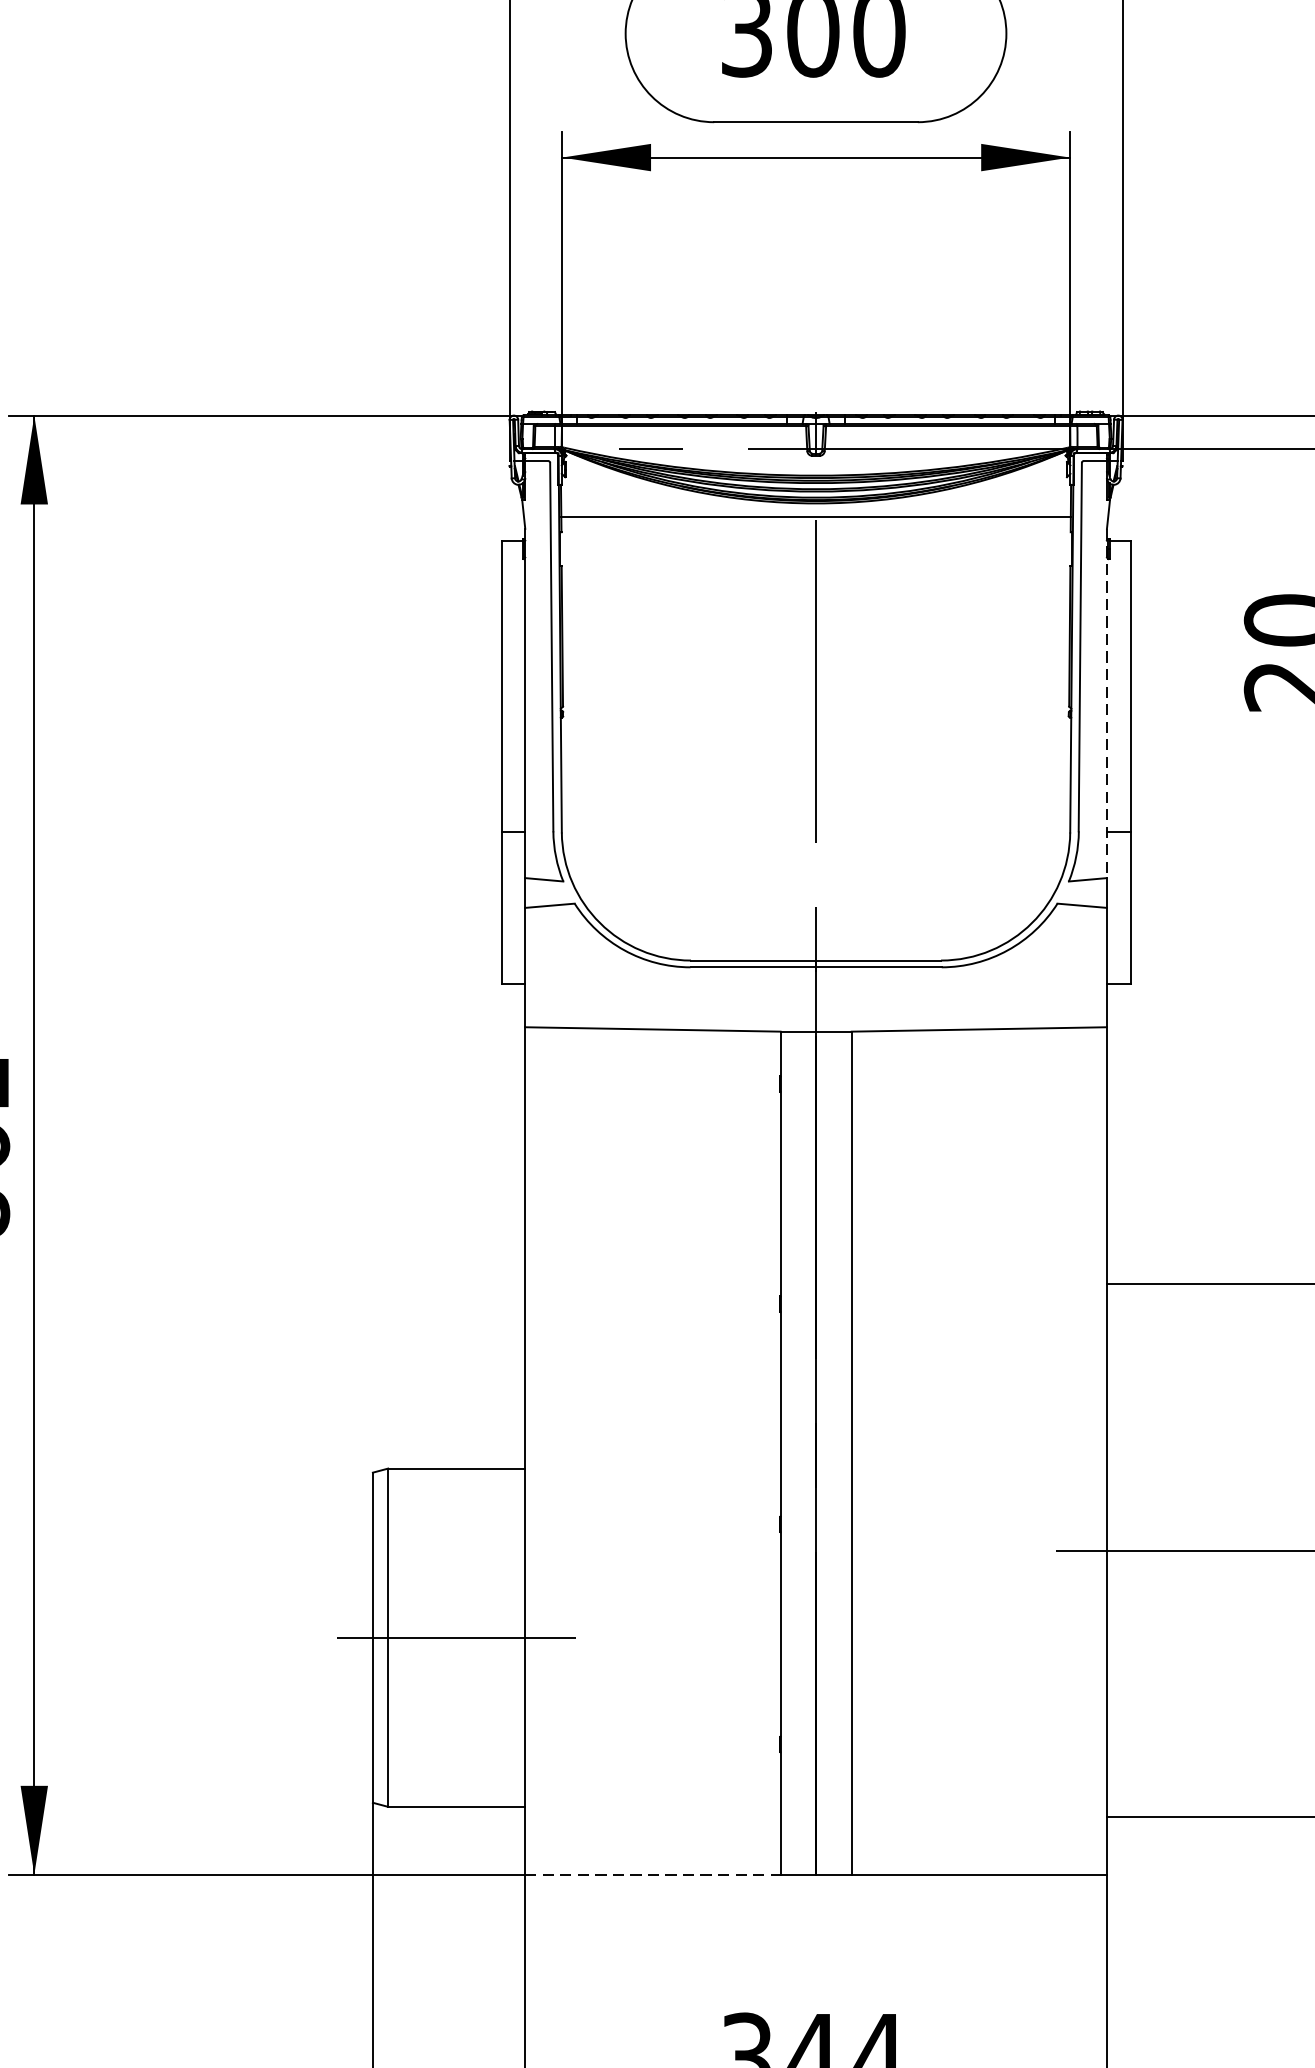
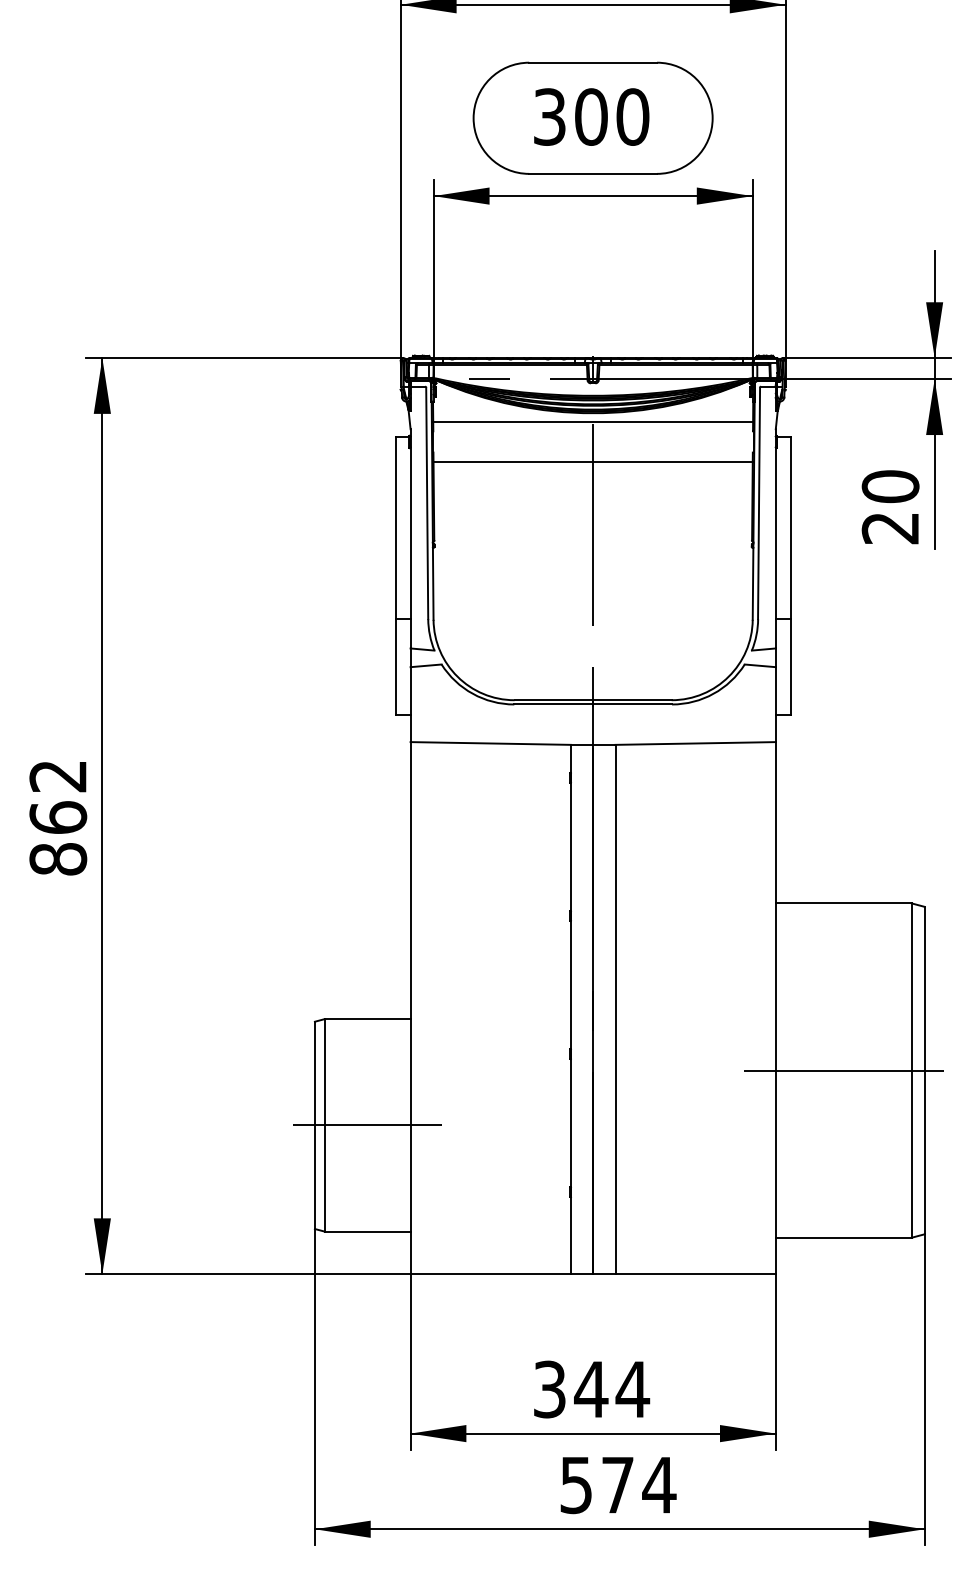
line: (815, 581) -> (592, 462), added
line: (1106, 702) -> (775, 538), dashed -> solid
line: (654, 1875) -> (491, 1274), dashed -> solid

